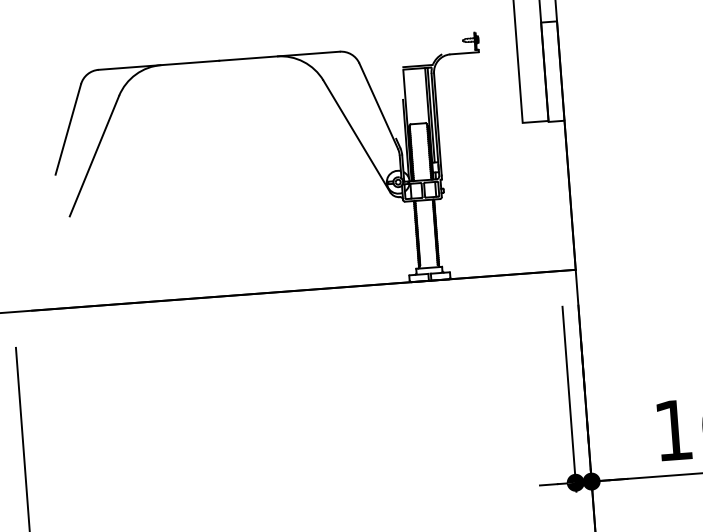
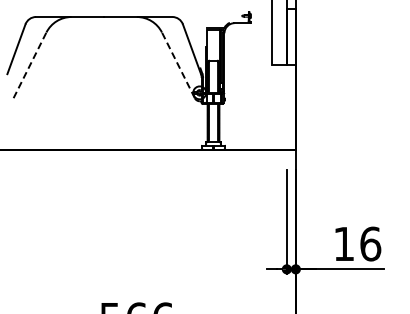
line: (357, 136) -> (178, 65), solid -> dashed
line: (95, 156) -> (30, 65), solid -> dashed

